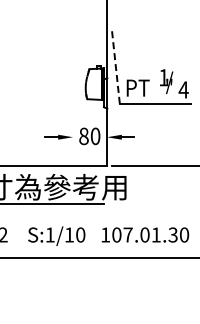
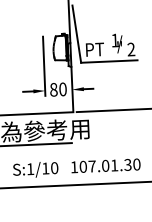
line: (116, 68) -> (77, 34), dashed -> solid
text: (183, 89) -> (131, 49), 4 -> 2
line: (73, 105) -> (44, 65), added

